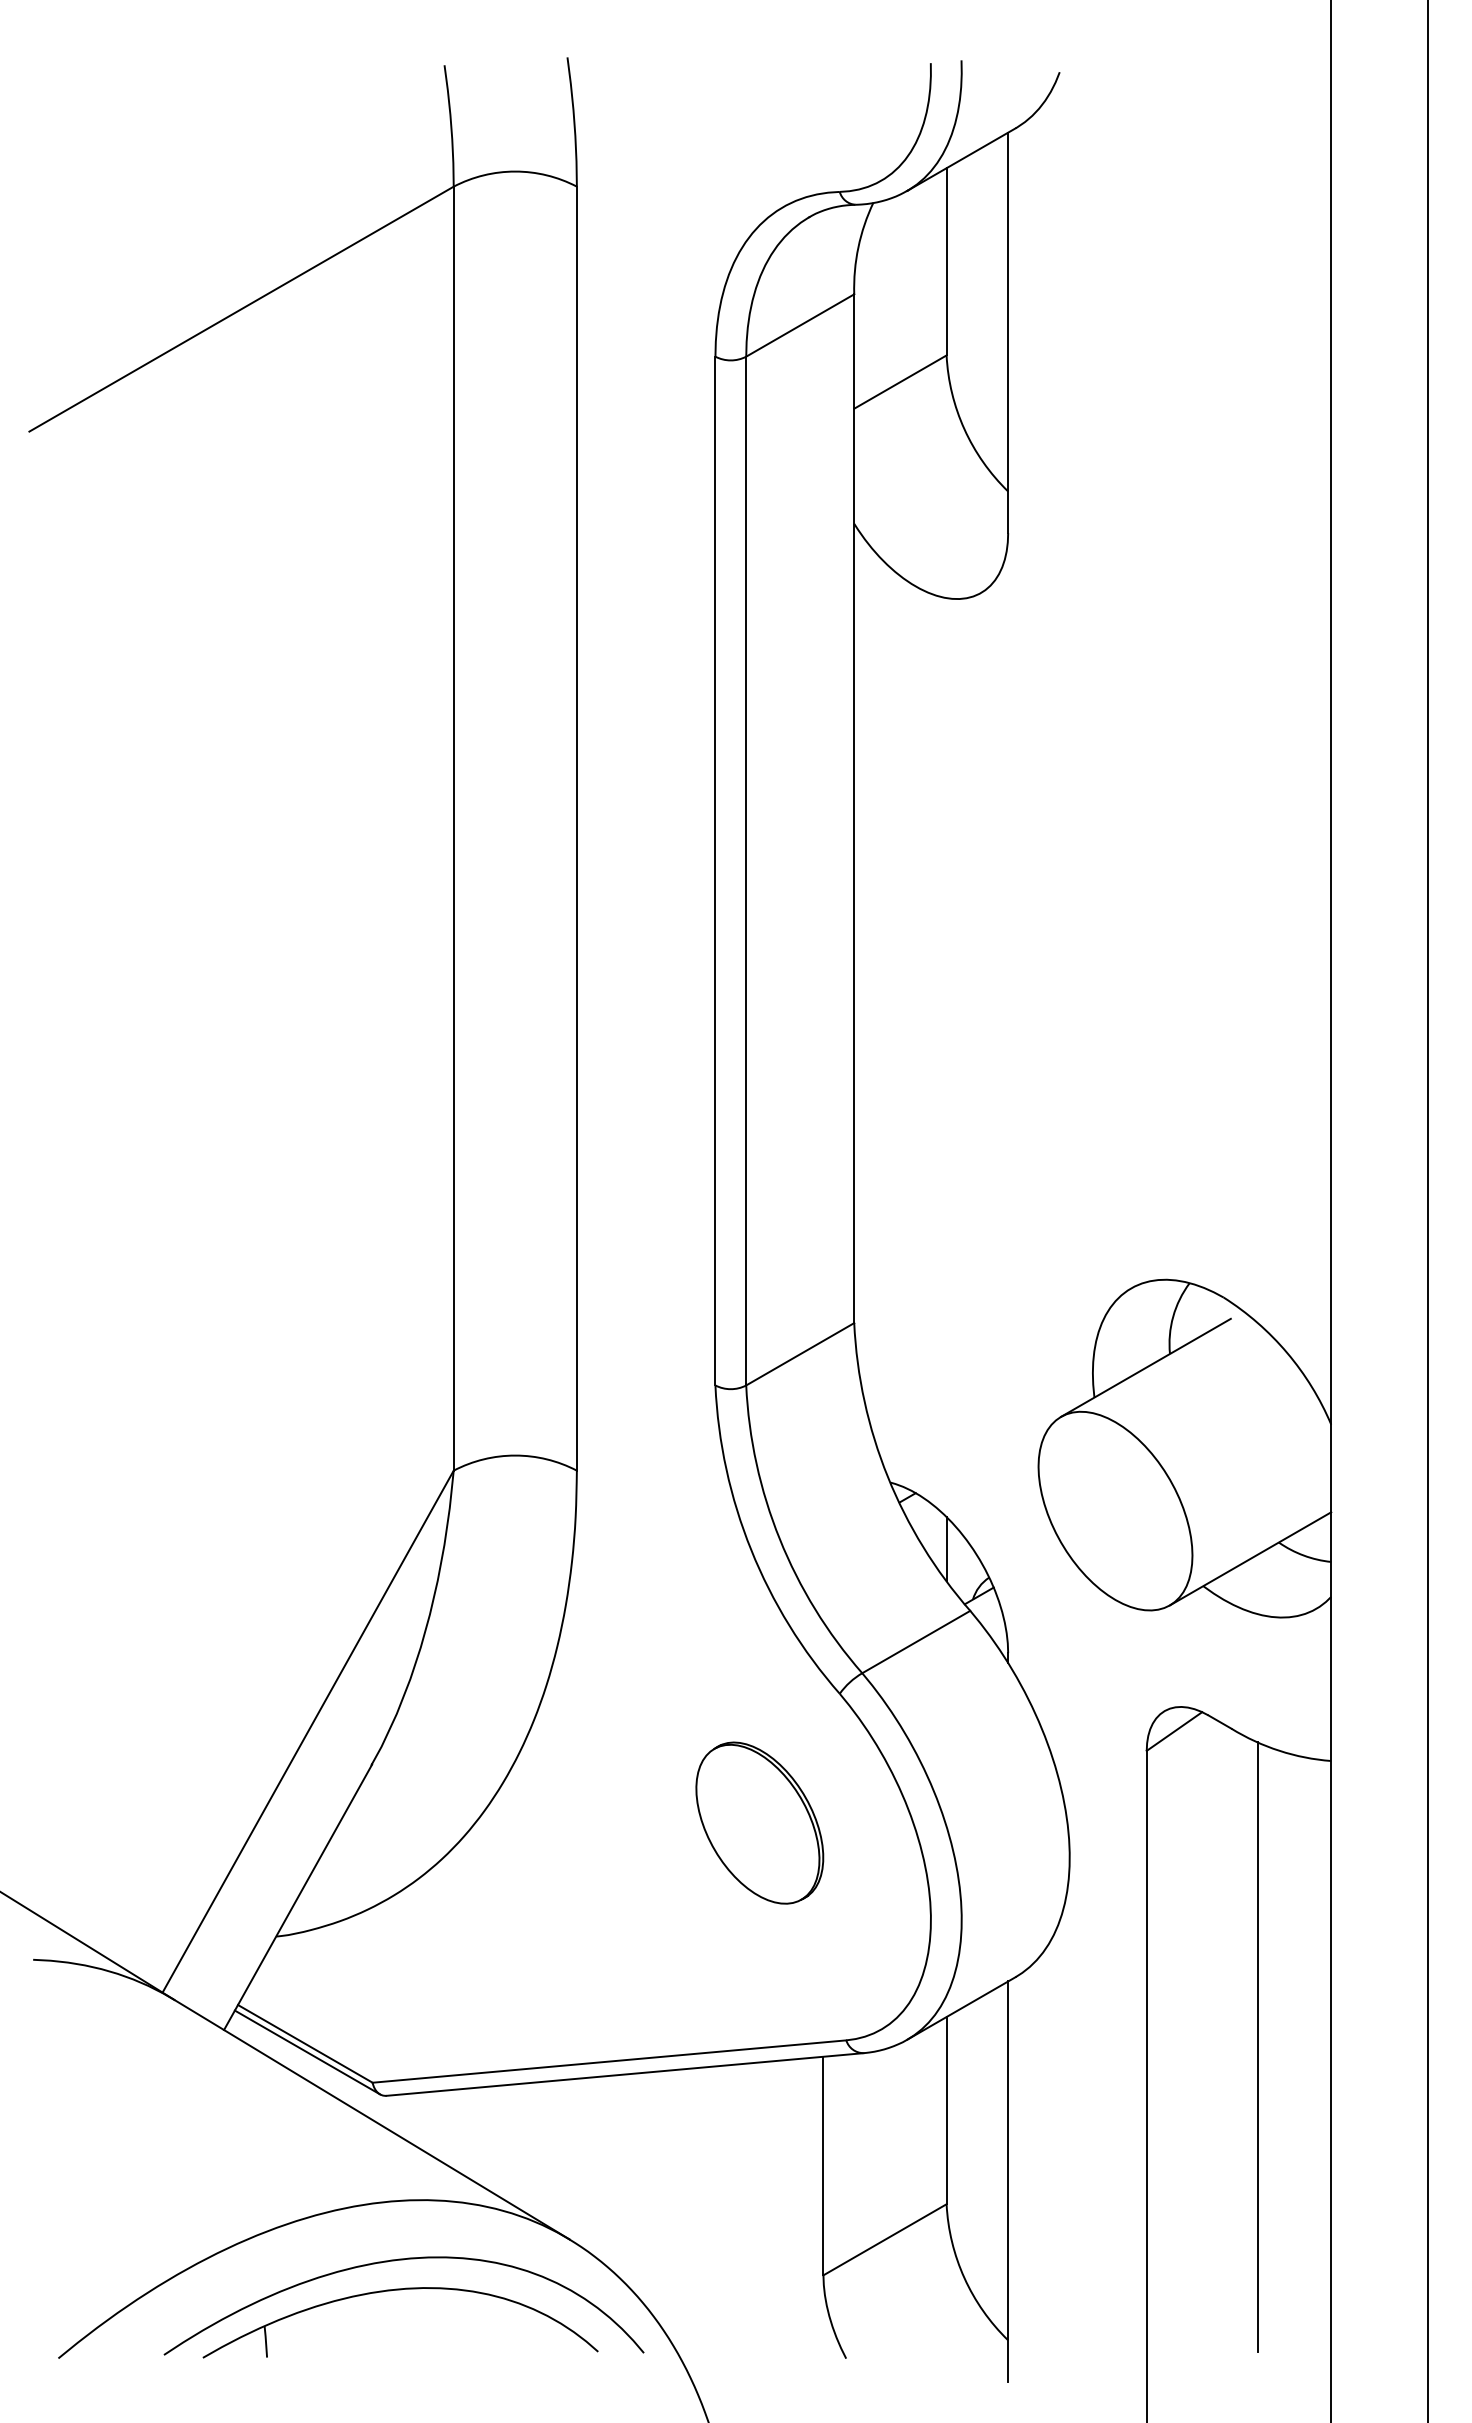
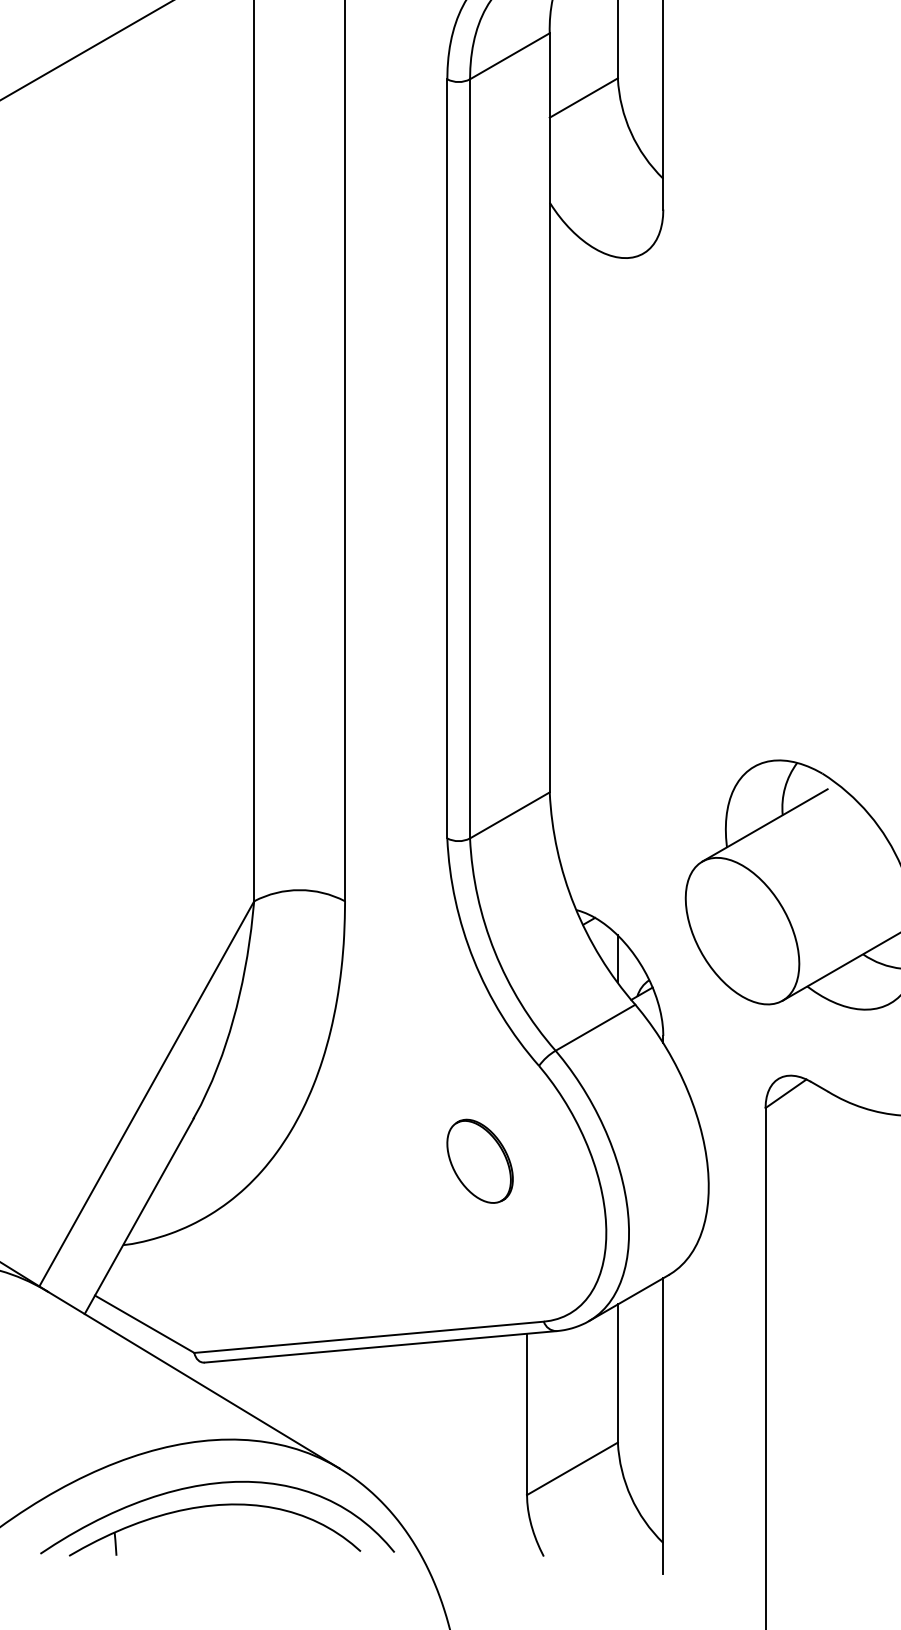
part: (759, 1822) -> (479, 1160), size x0.7
line: (1258, 2047) -> (848, 1326), removed
line: (307, 2052) -> (146, 1330), removed

